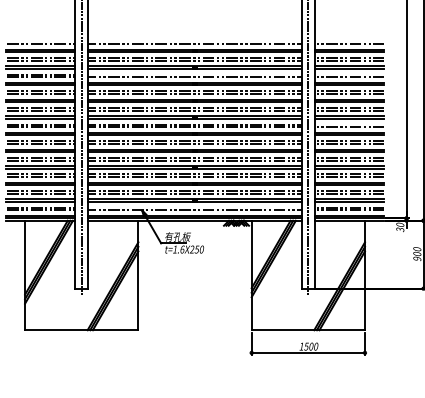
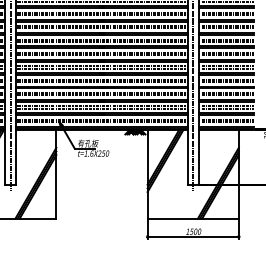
line: (194, 74) -> (101, 12), added
line: (348, 74) -> (225, 12), added
line: (348, 124) -> (225, 52), added
line: (194, 207) -> (101, 119), added

